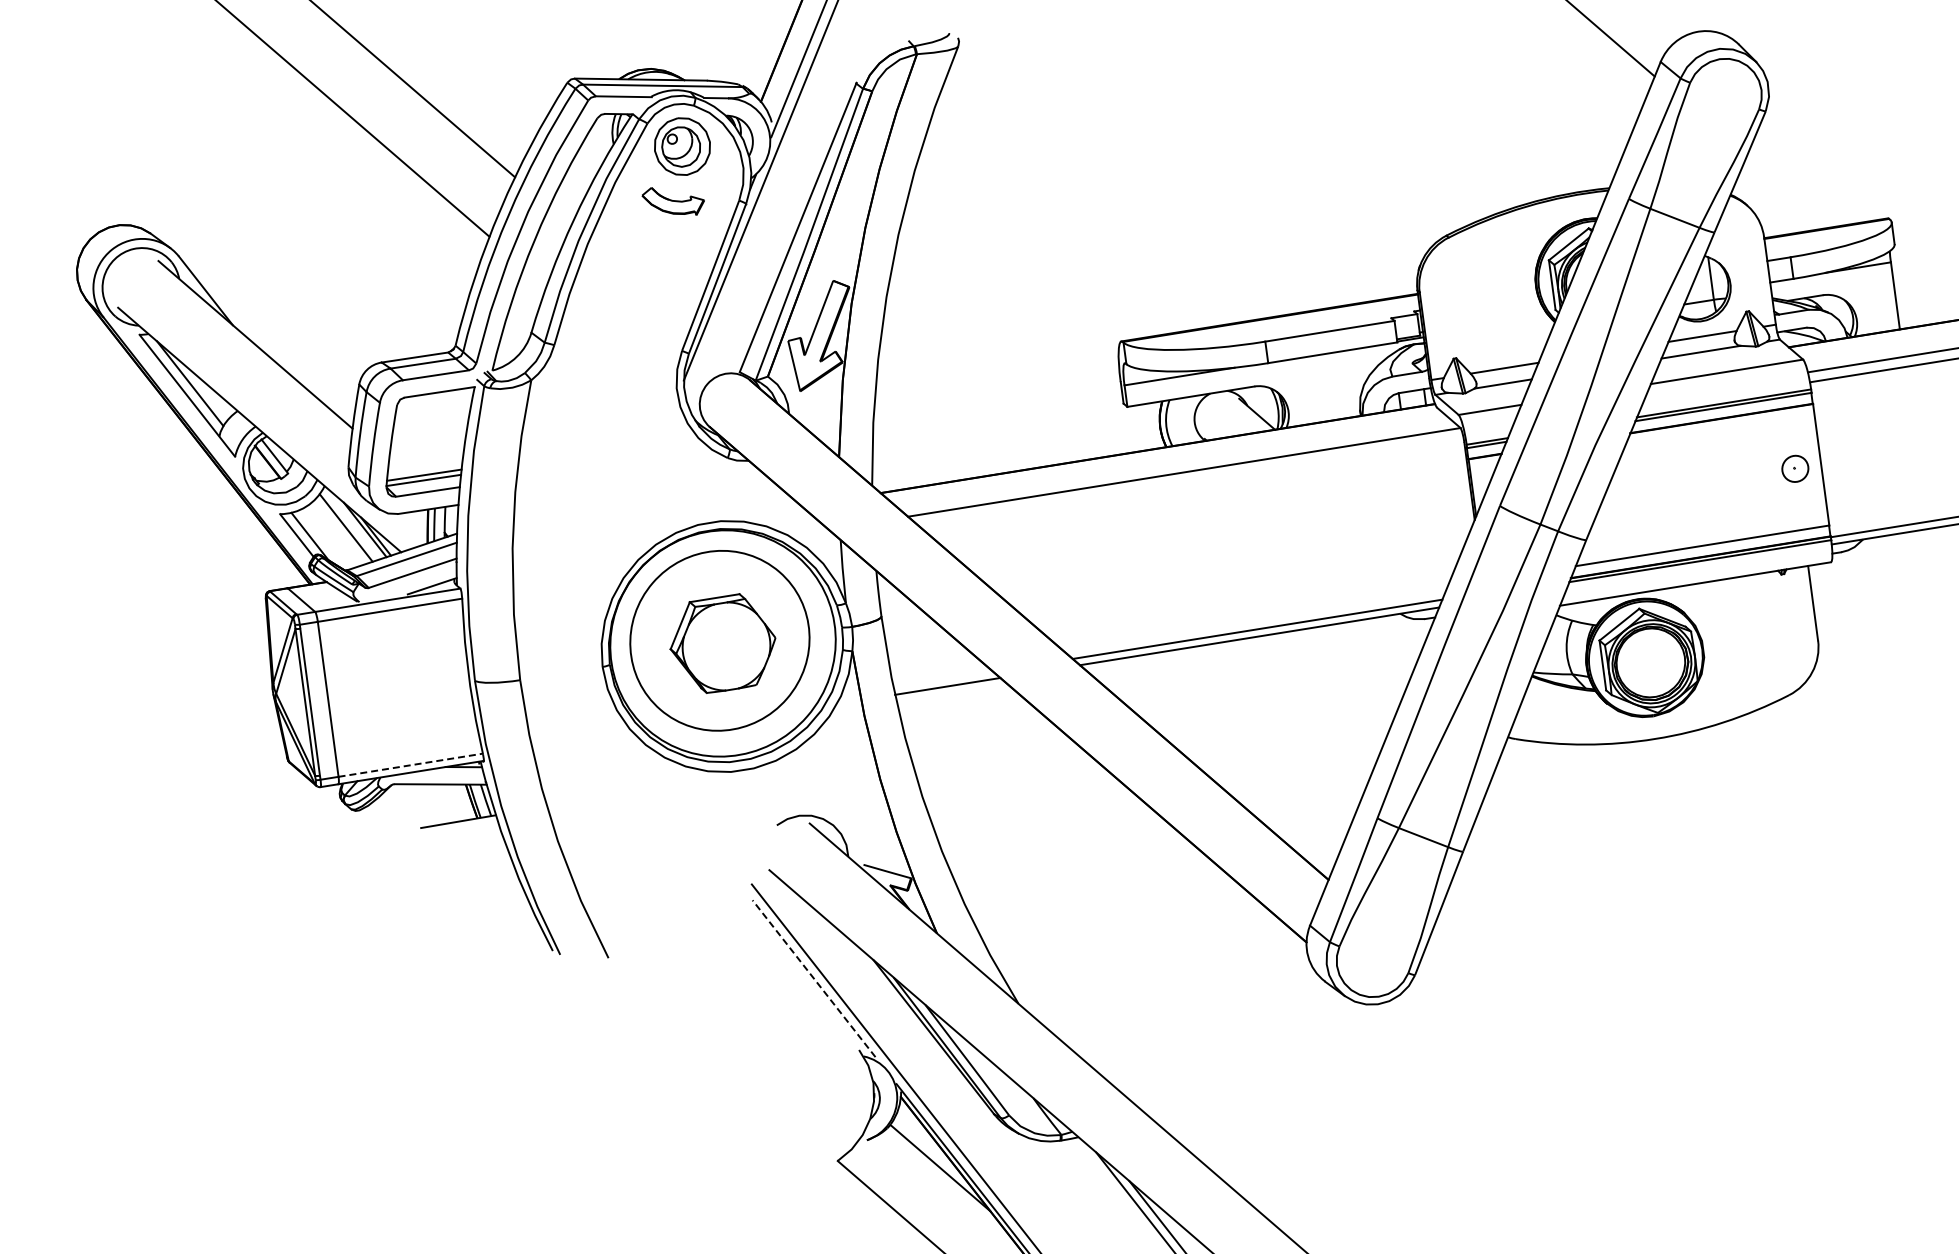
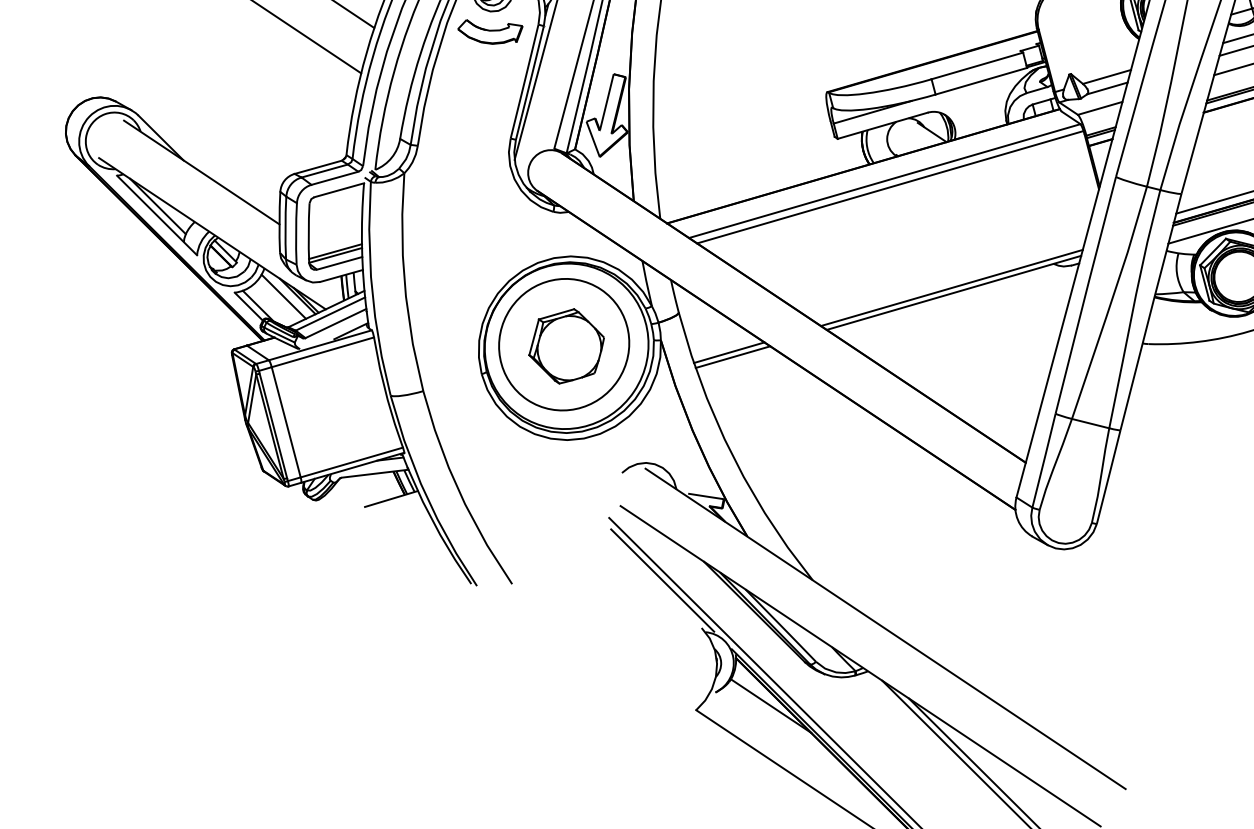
part: (673, 201) -> (491, 31), size x1.43
line: (1190, 481) -> (890, 187), added
line: (943, 679) -> (729, 352), added
line: (411, 765) -> (352, 462), dashed -> solid
line: (814, 978) -> (662, 580), dashed -> solid

